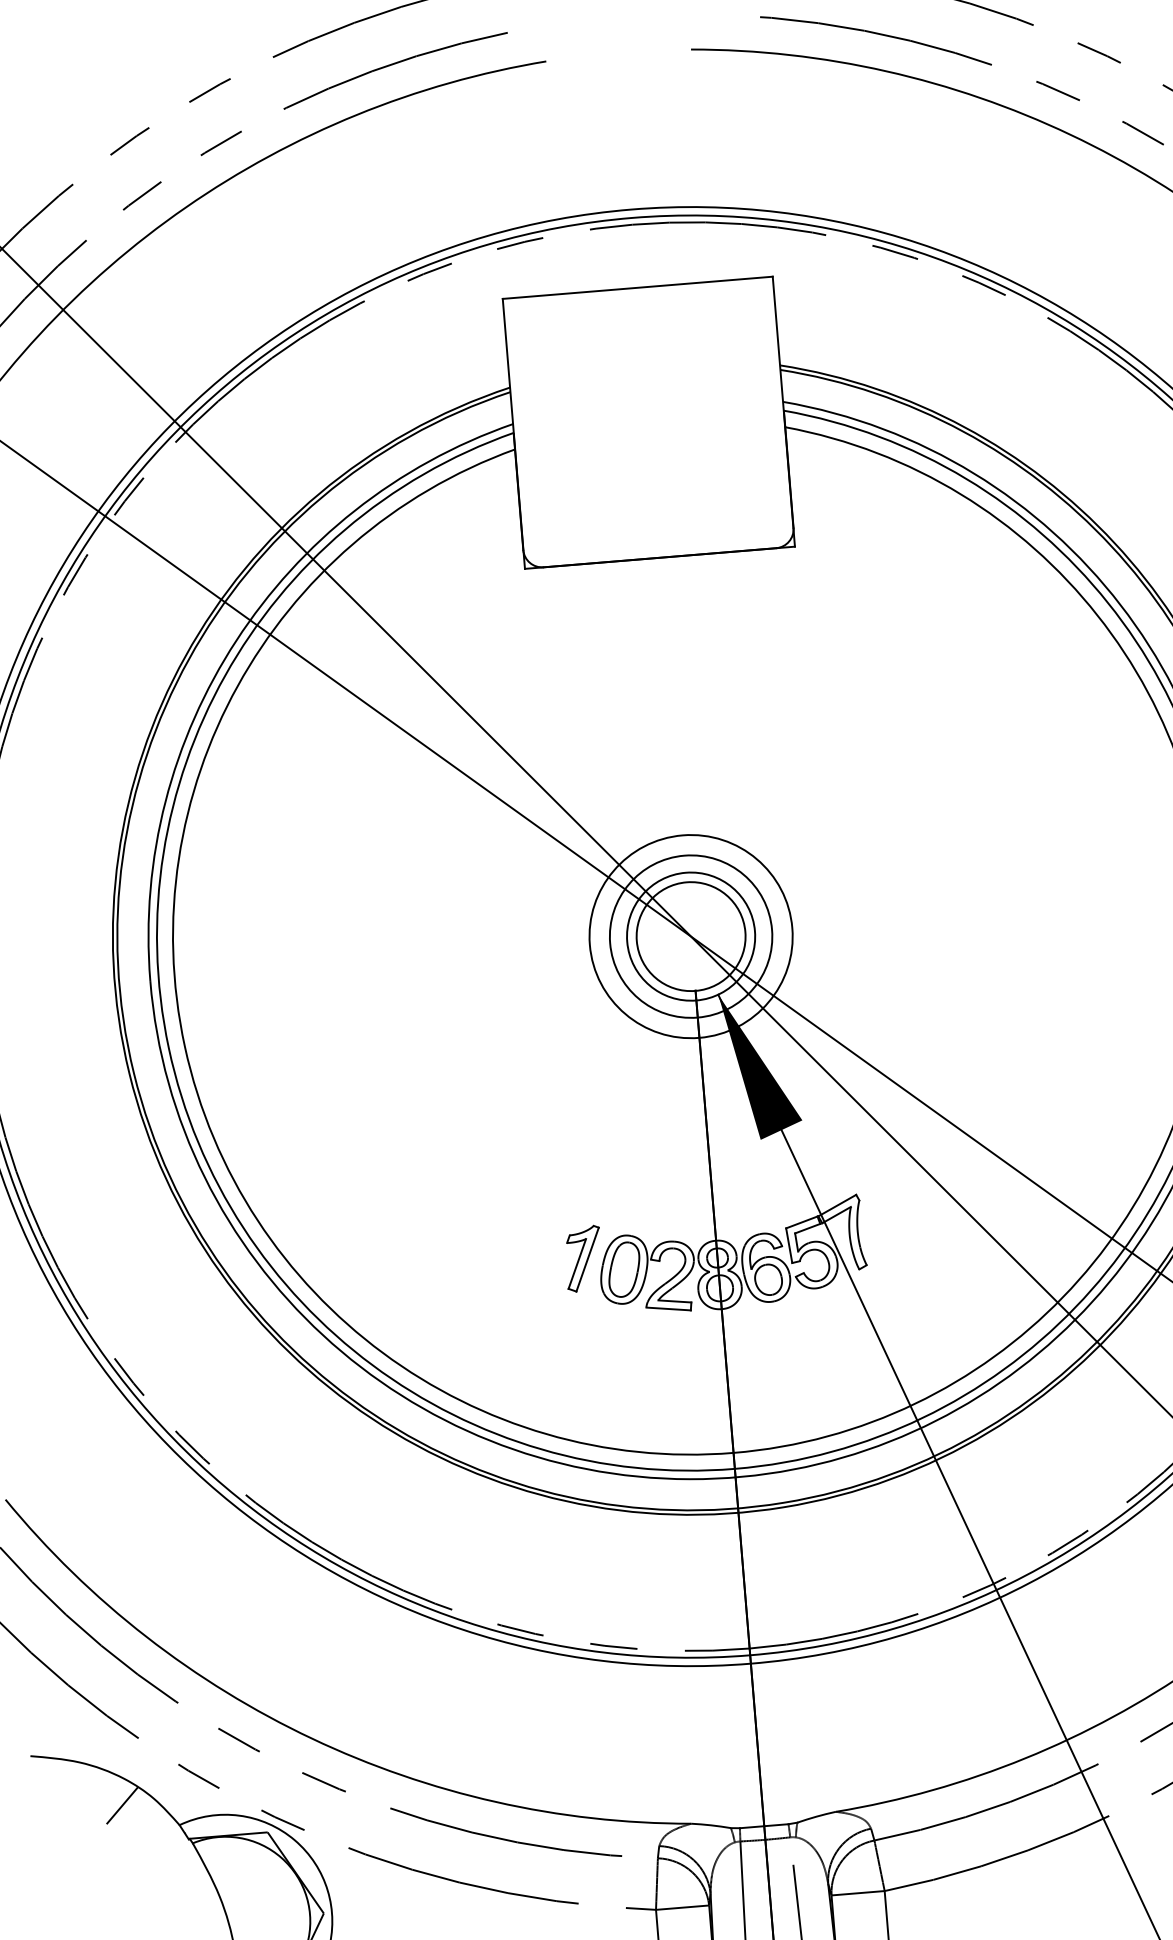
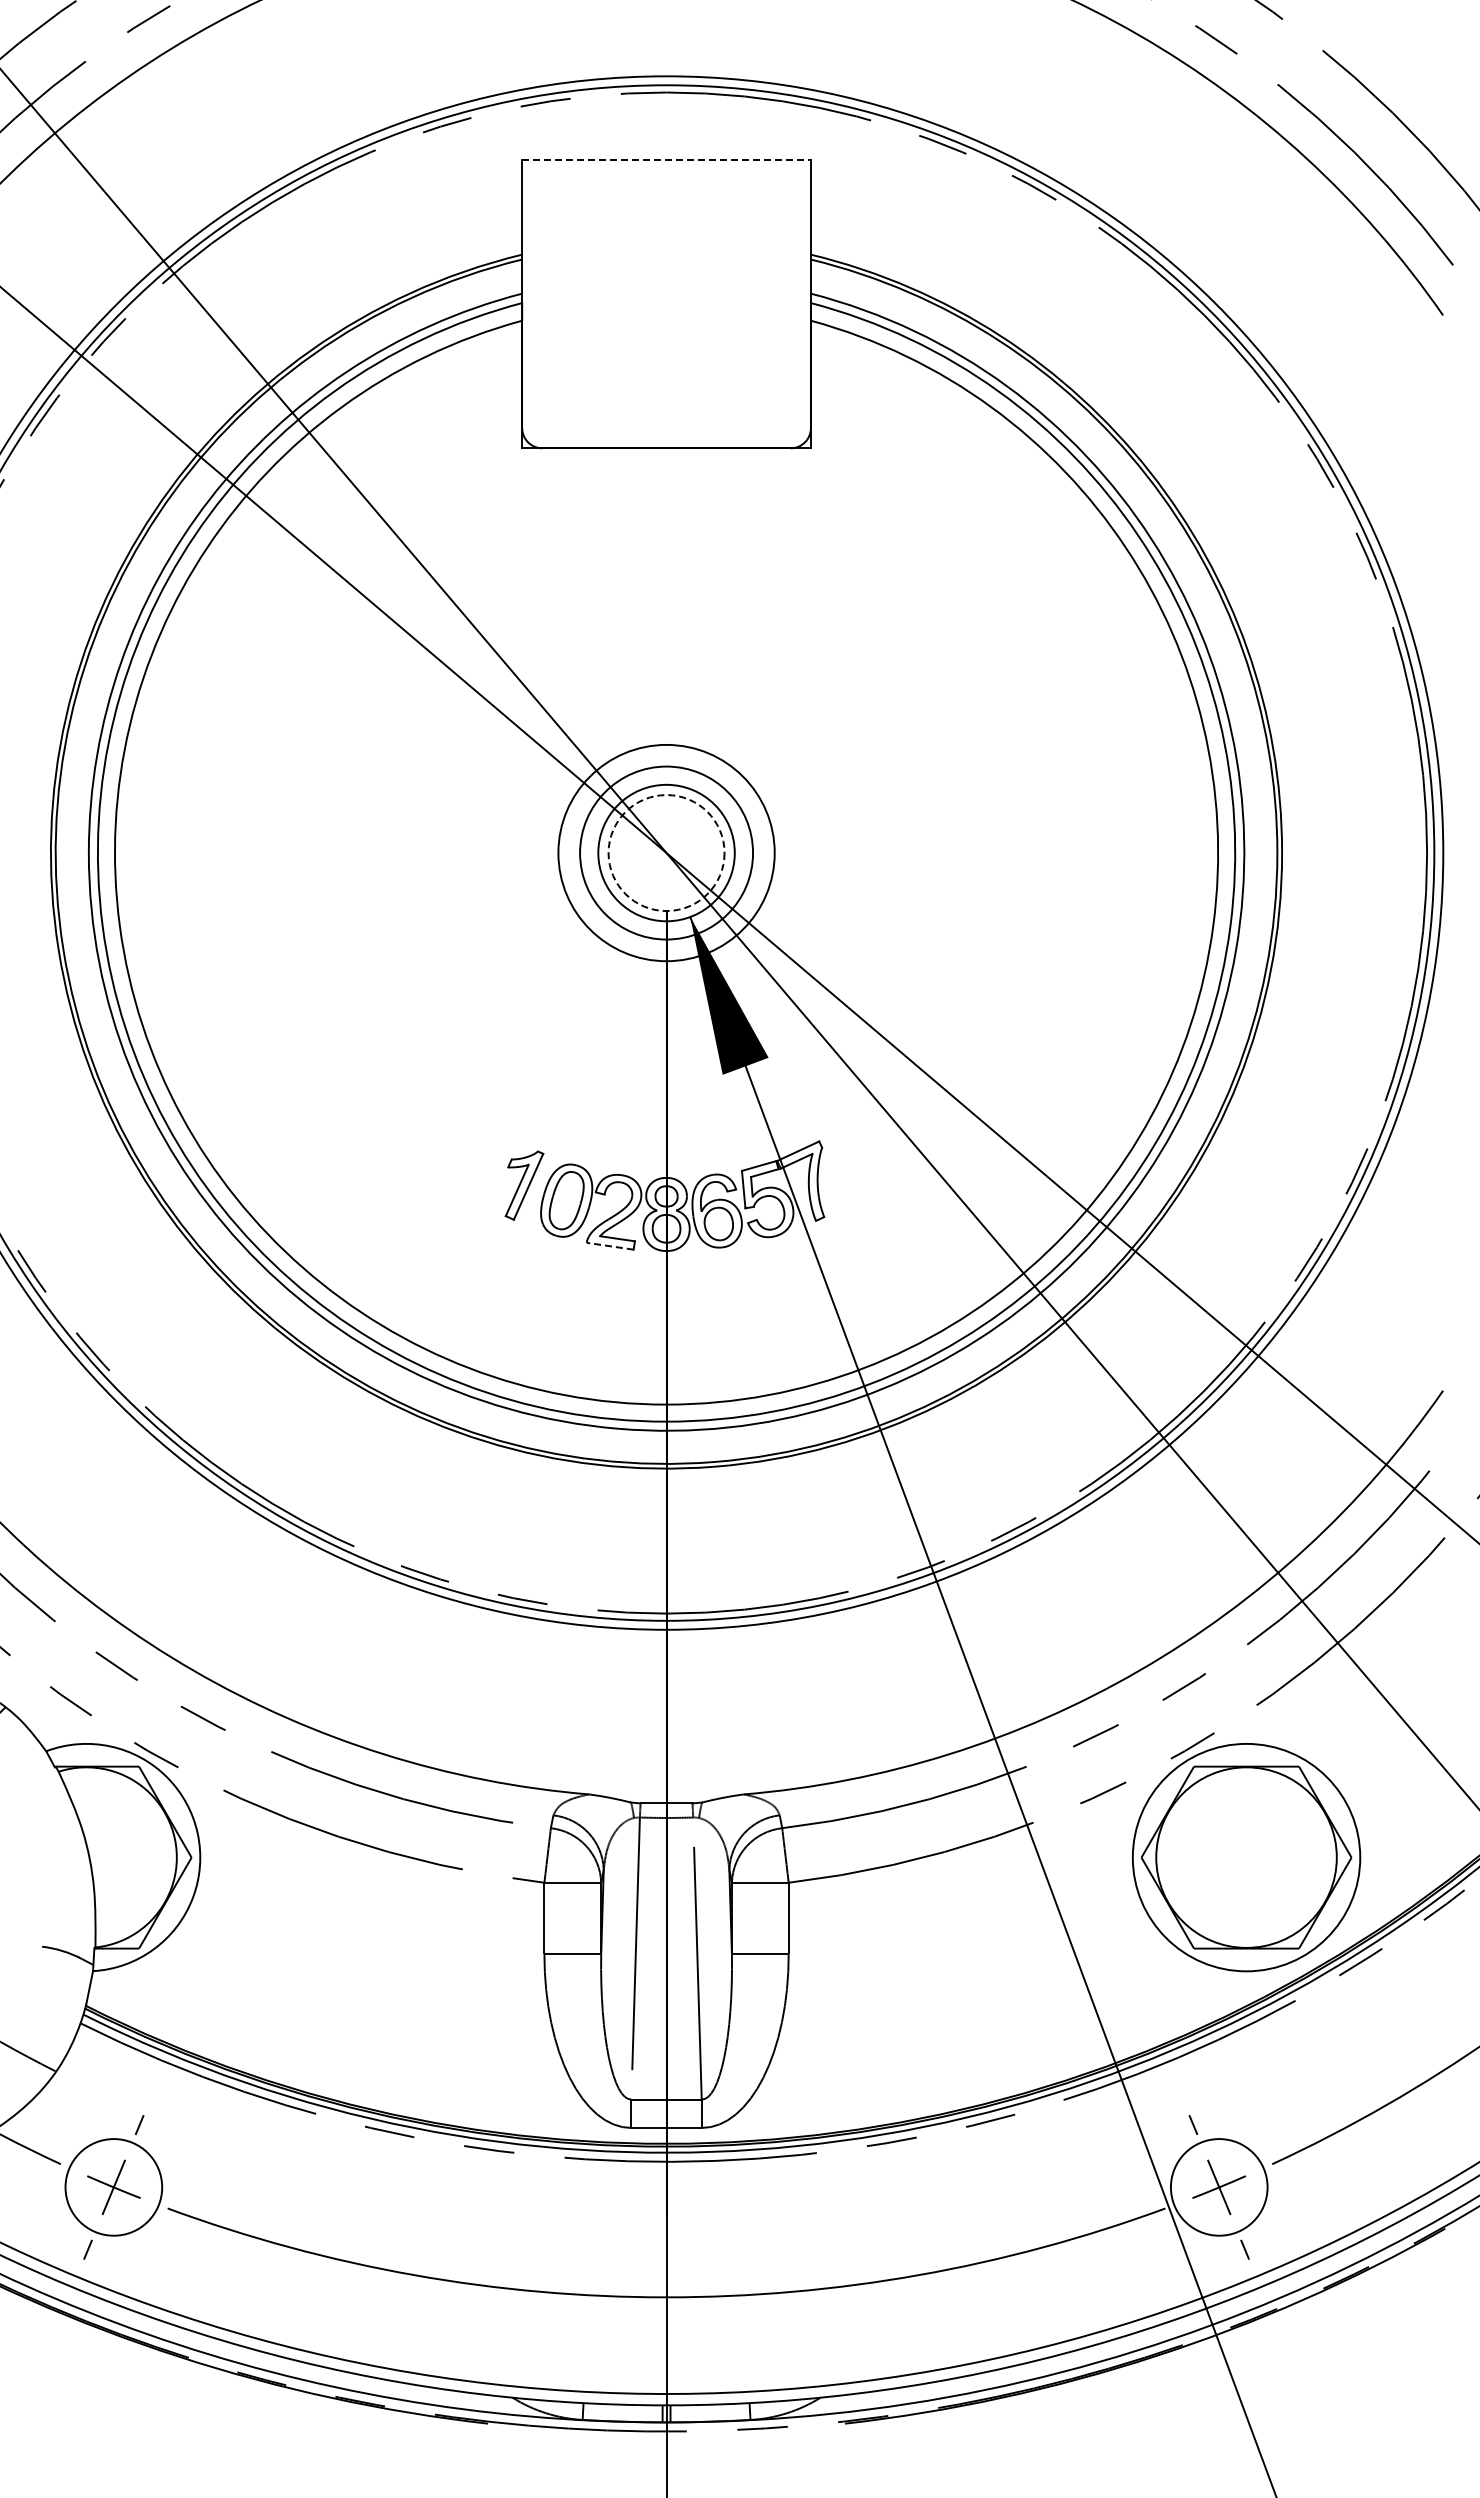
line: (638, 287) -> (667, 159), solid -> dashed
circle: (691, 937) -> (666, 853), solid -> dashed
line: (668, 1309) -> (610, 1246), solid -> dashed

